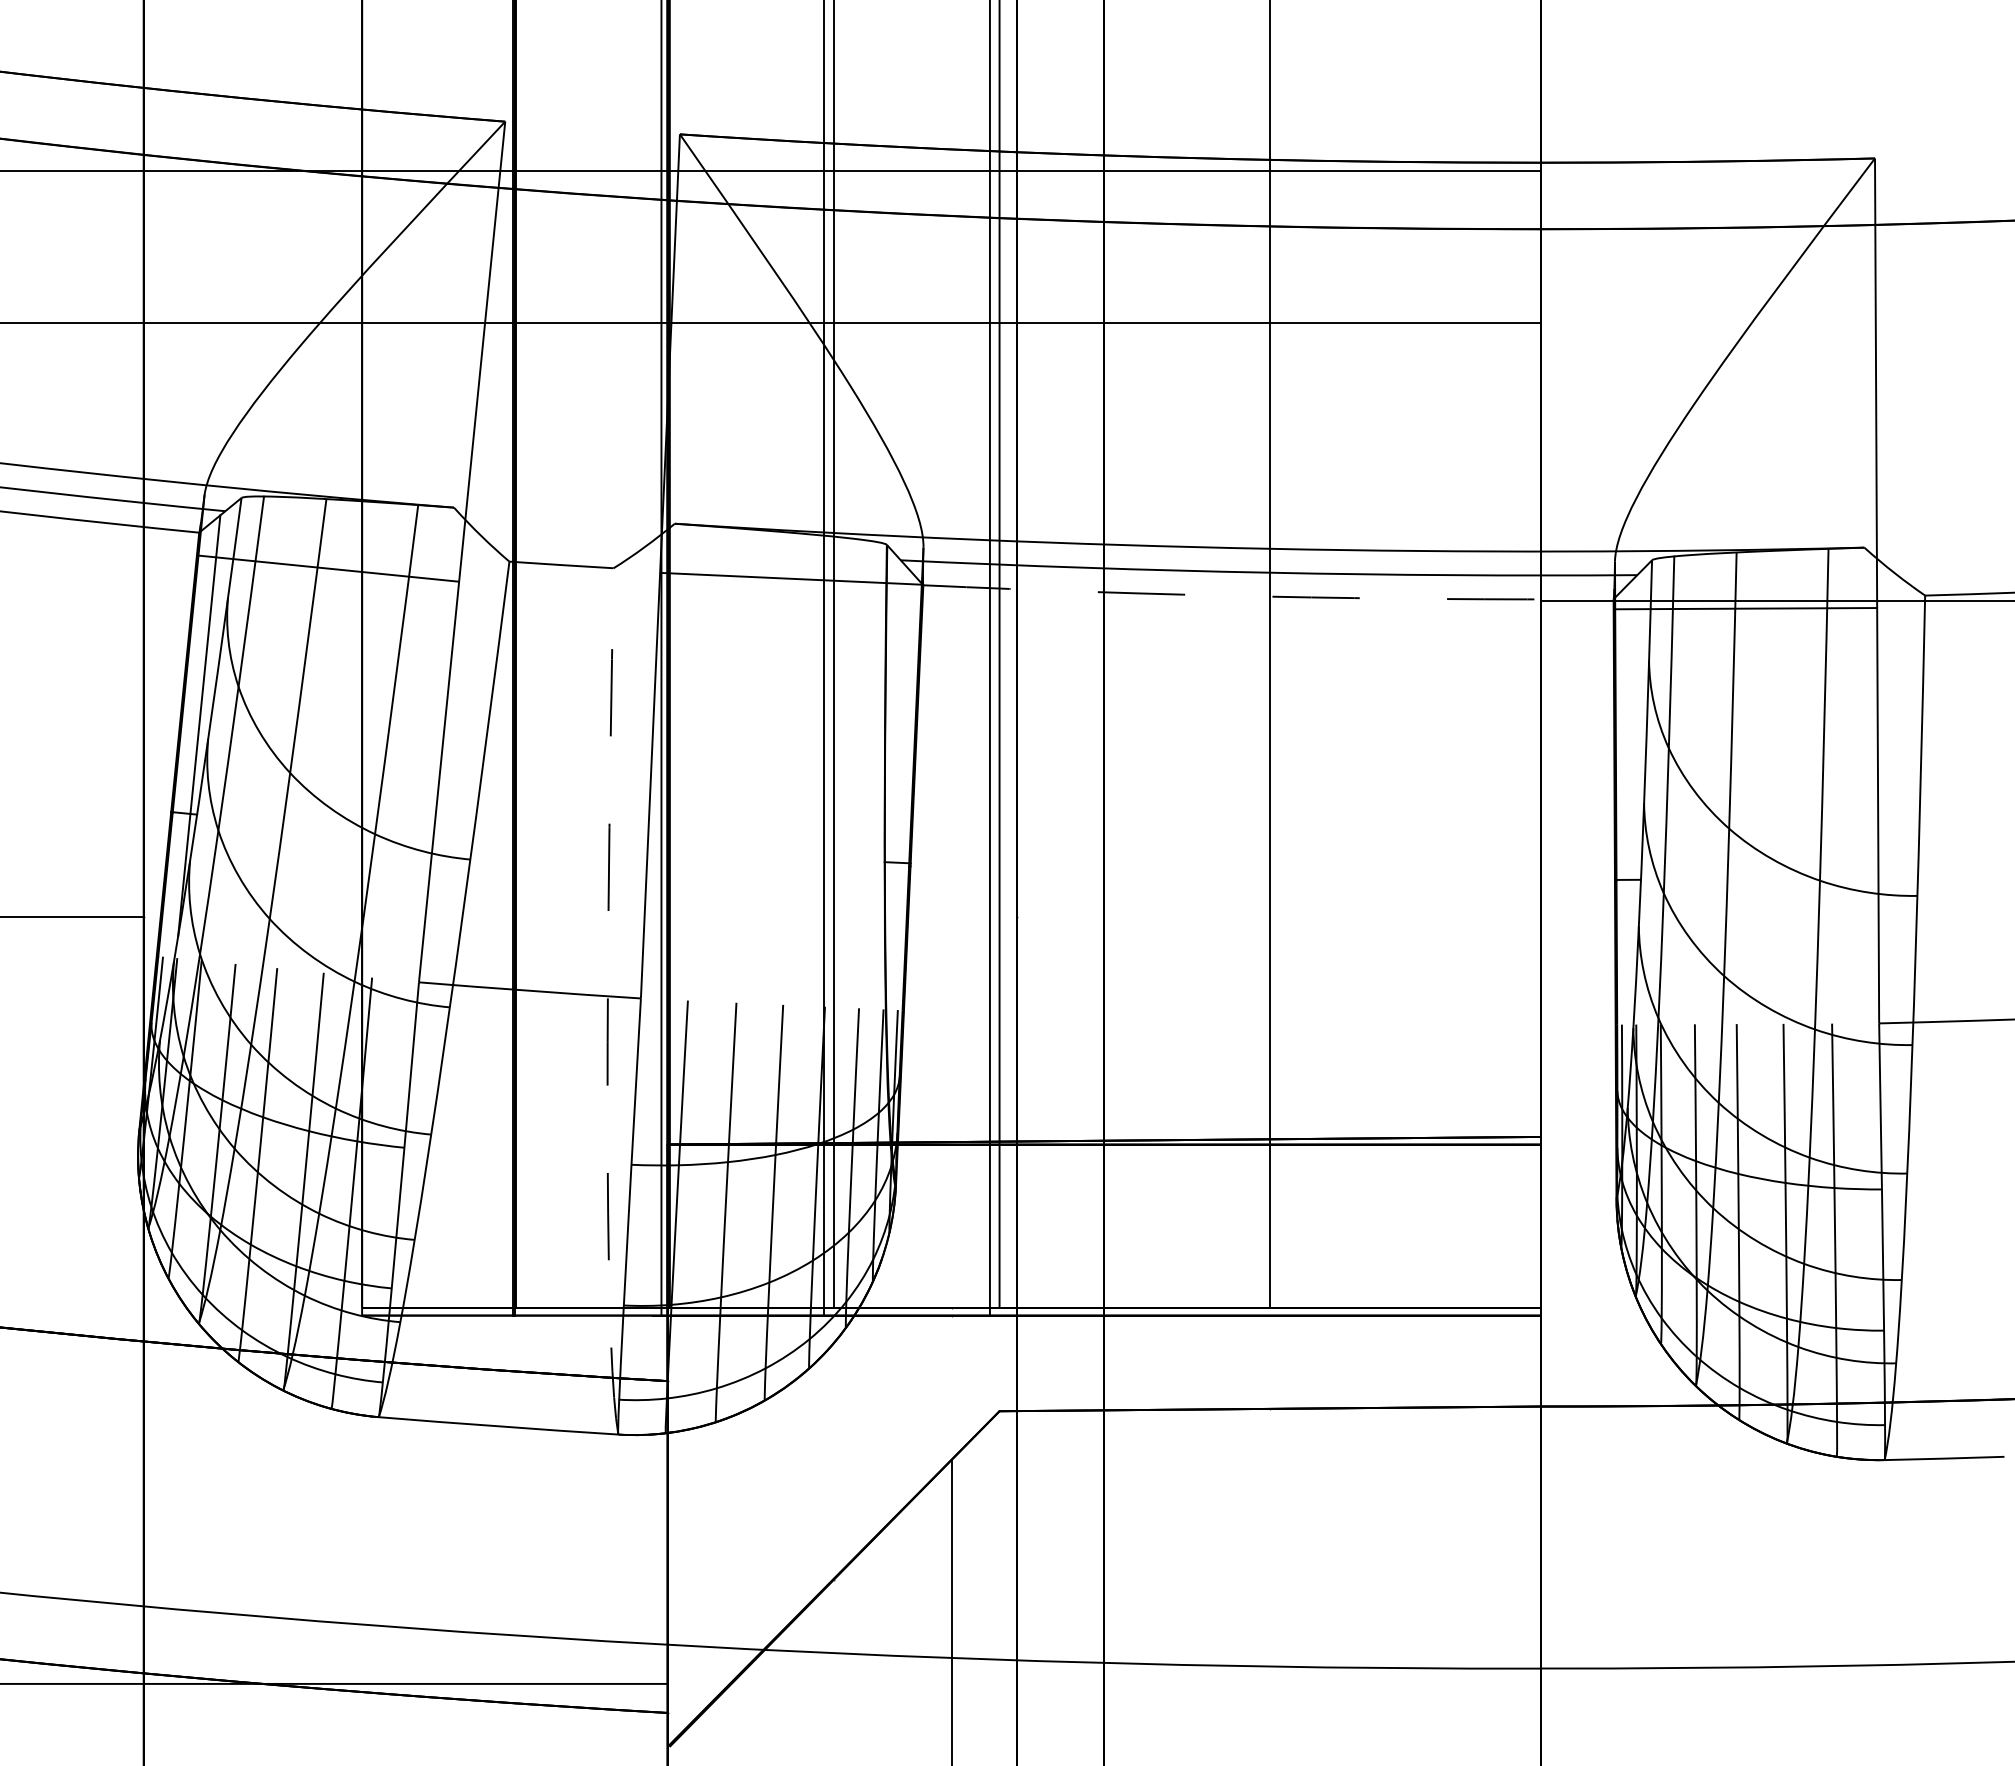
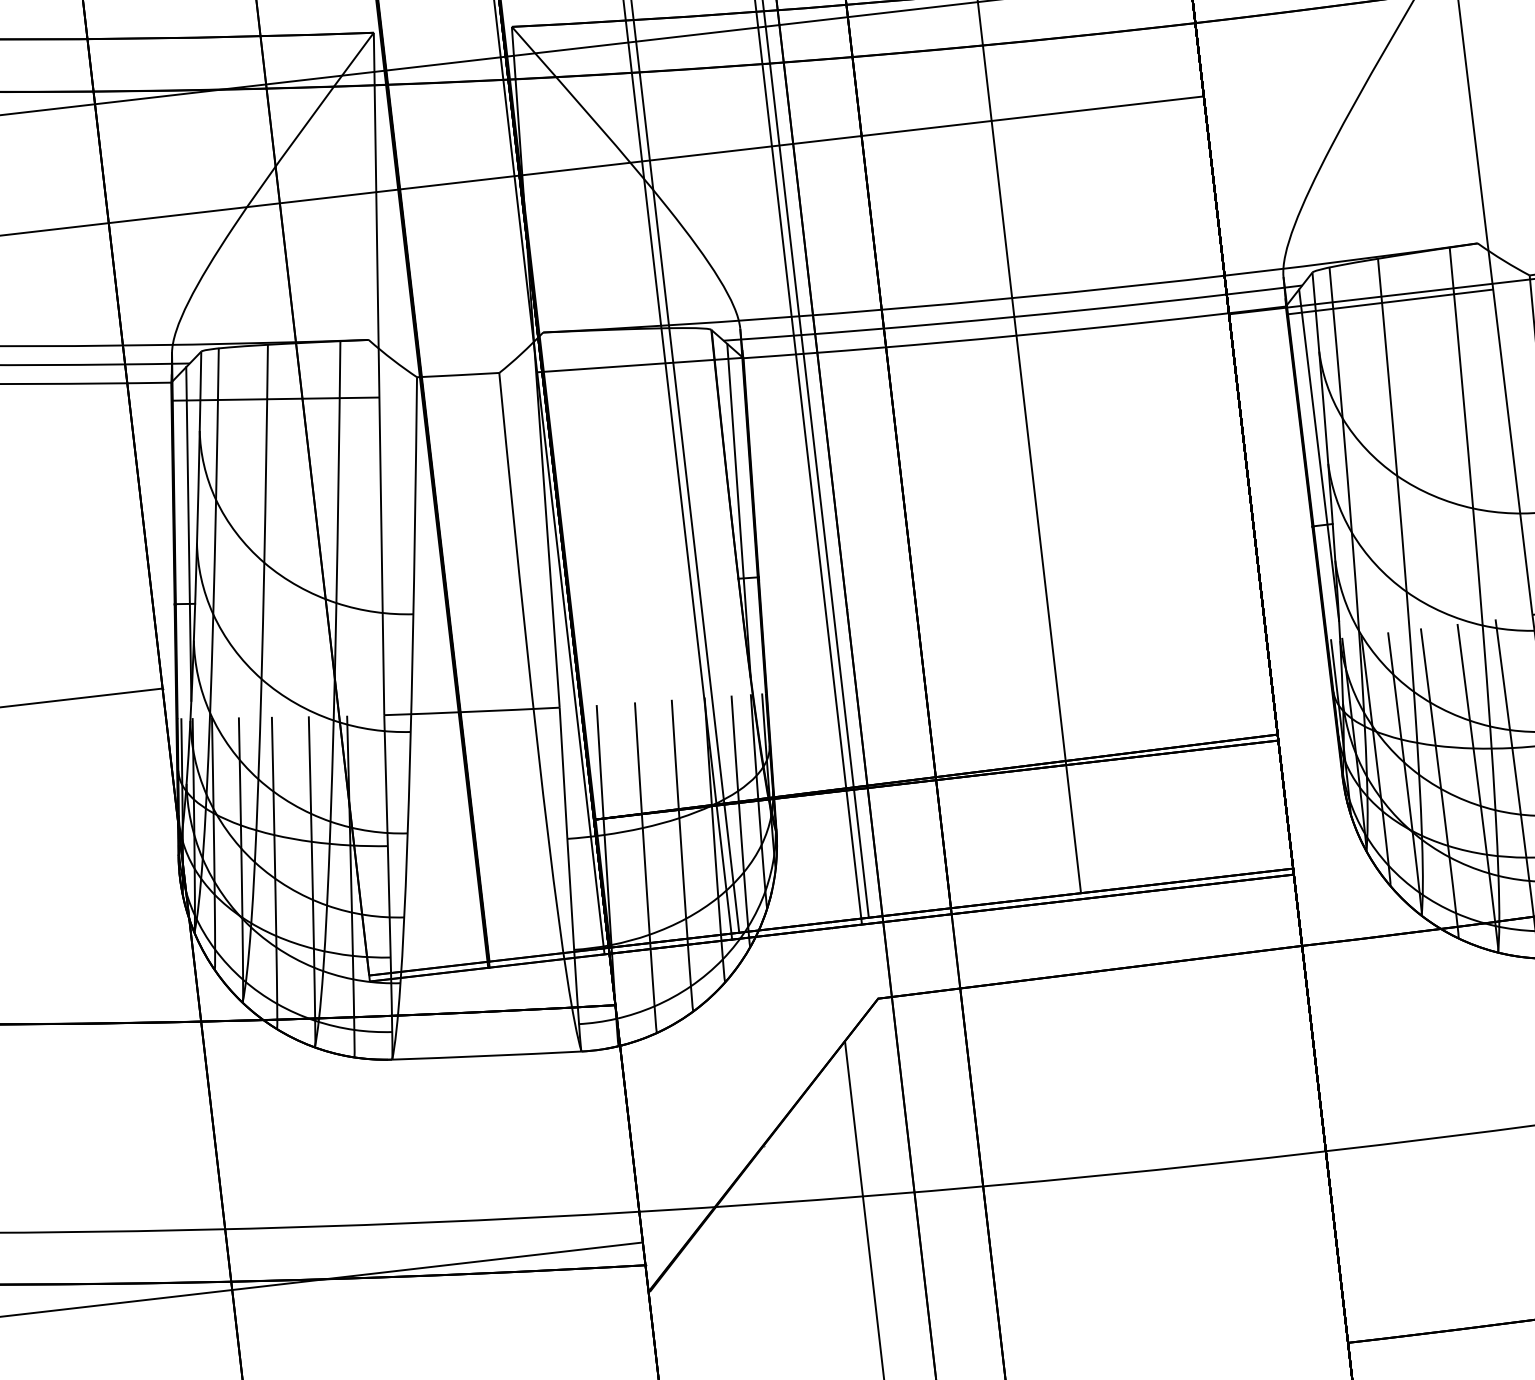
arc: (1268, 596) -> (1015, 335), dashed -> solid
line: (894, 776) -> (738, 510), added
line: (1633, 790) -> (1318, 454), added
arc: (607, 1015) -> (535, 724), dashed -> solid

